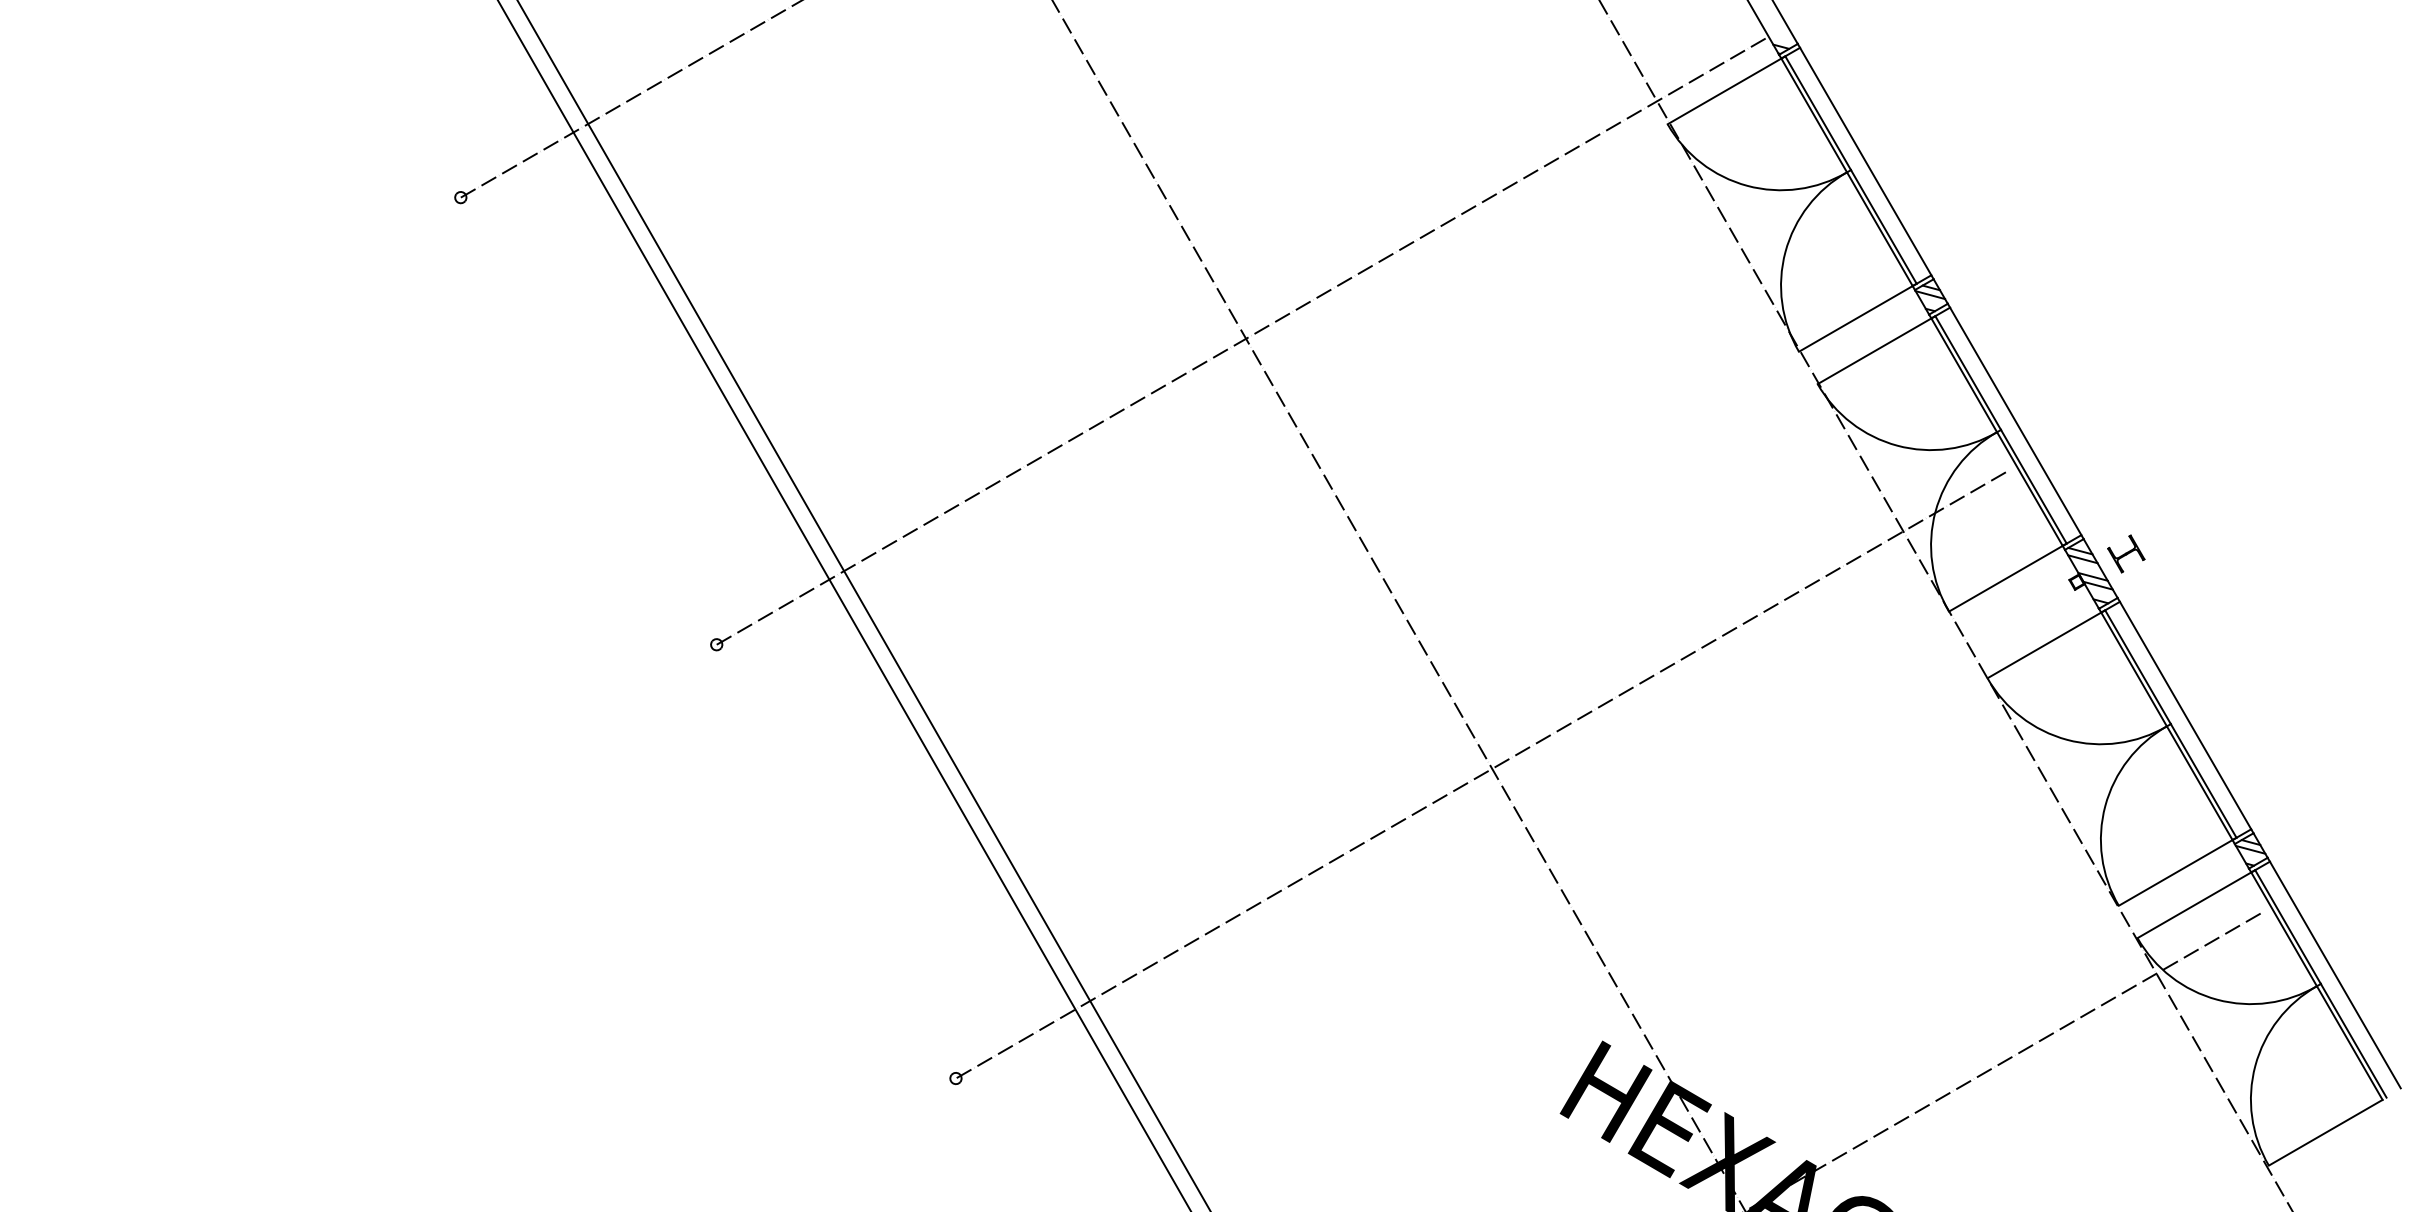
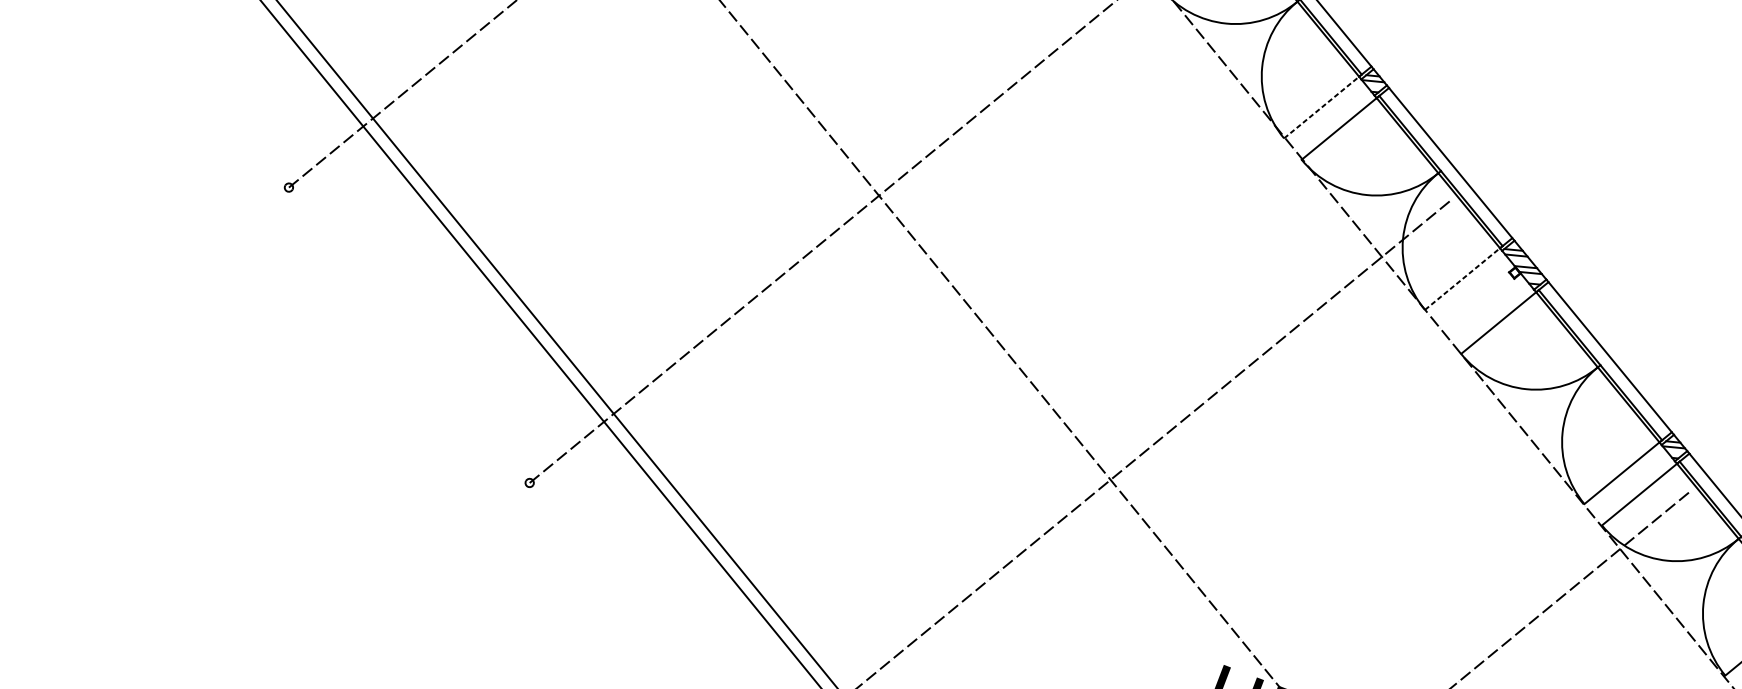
line: (1855, 318) -> (1321, 107), solid -> dashed
part: (2126, 553) -> (1547, 246), removed
line: (2005, 578) -> (1462, 278), solid -> dashed

